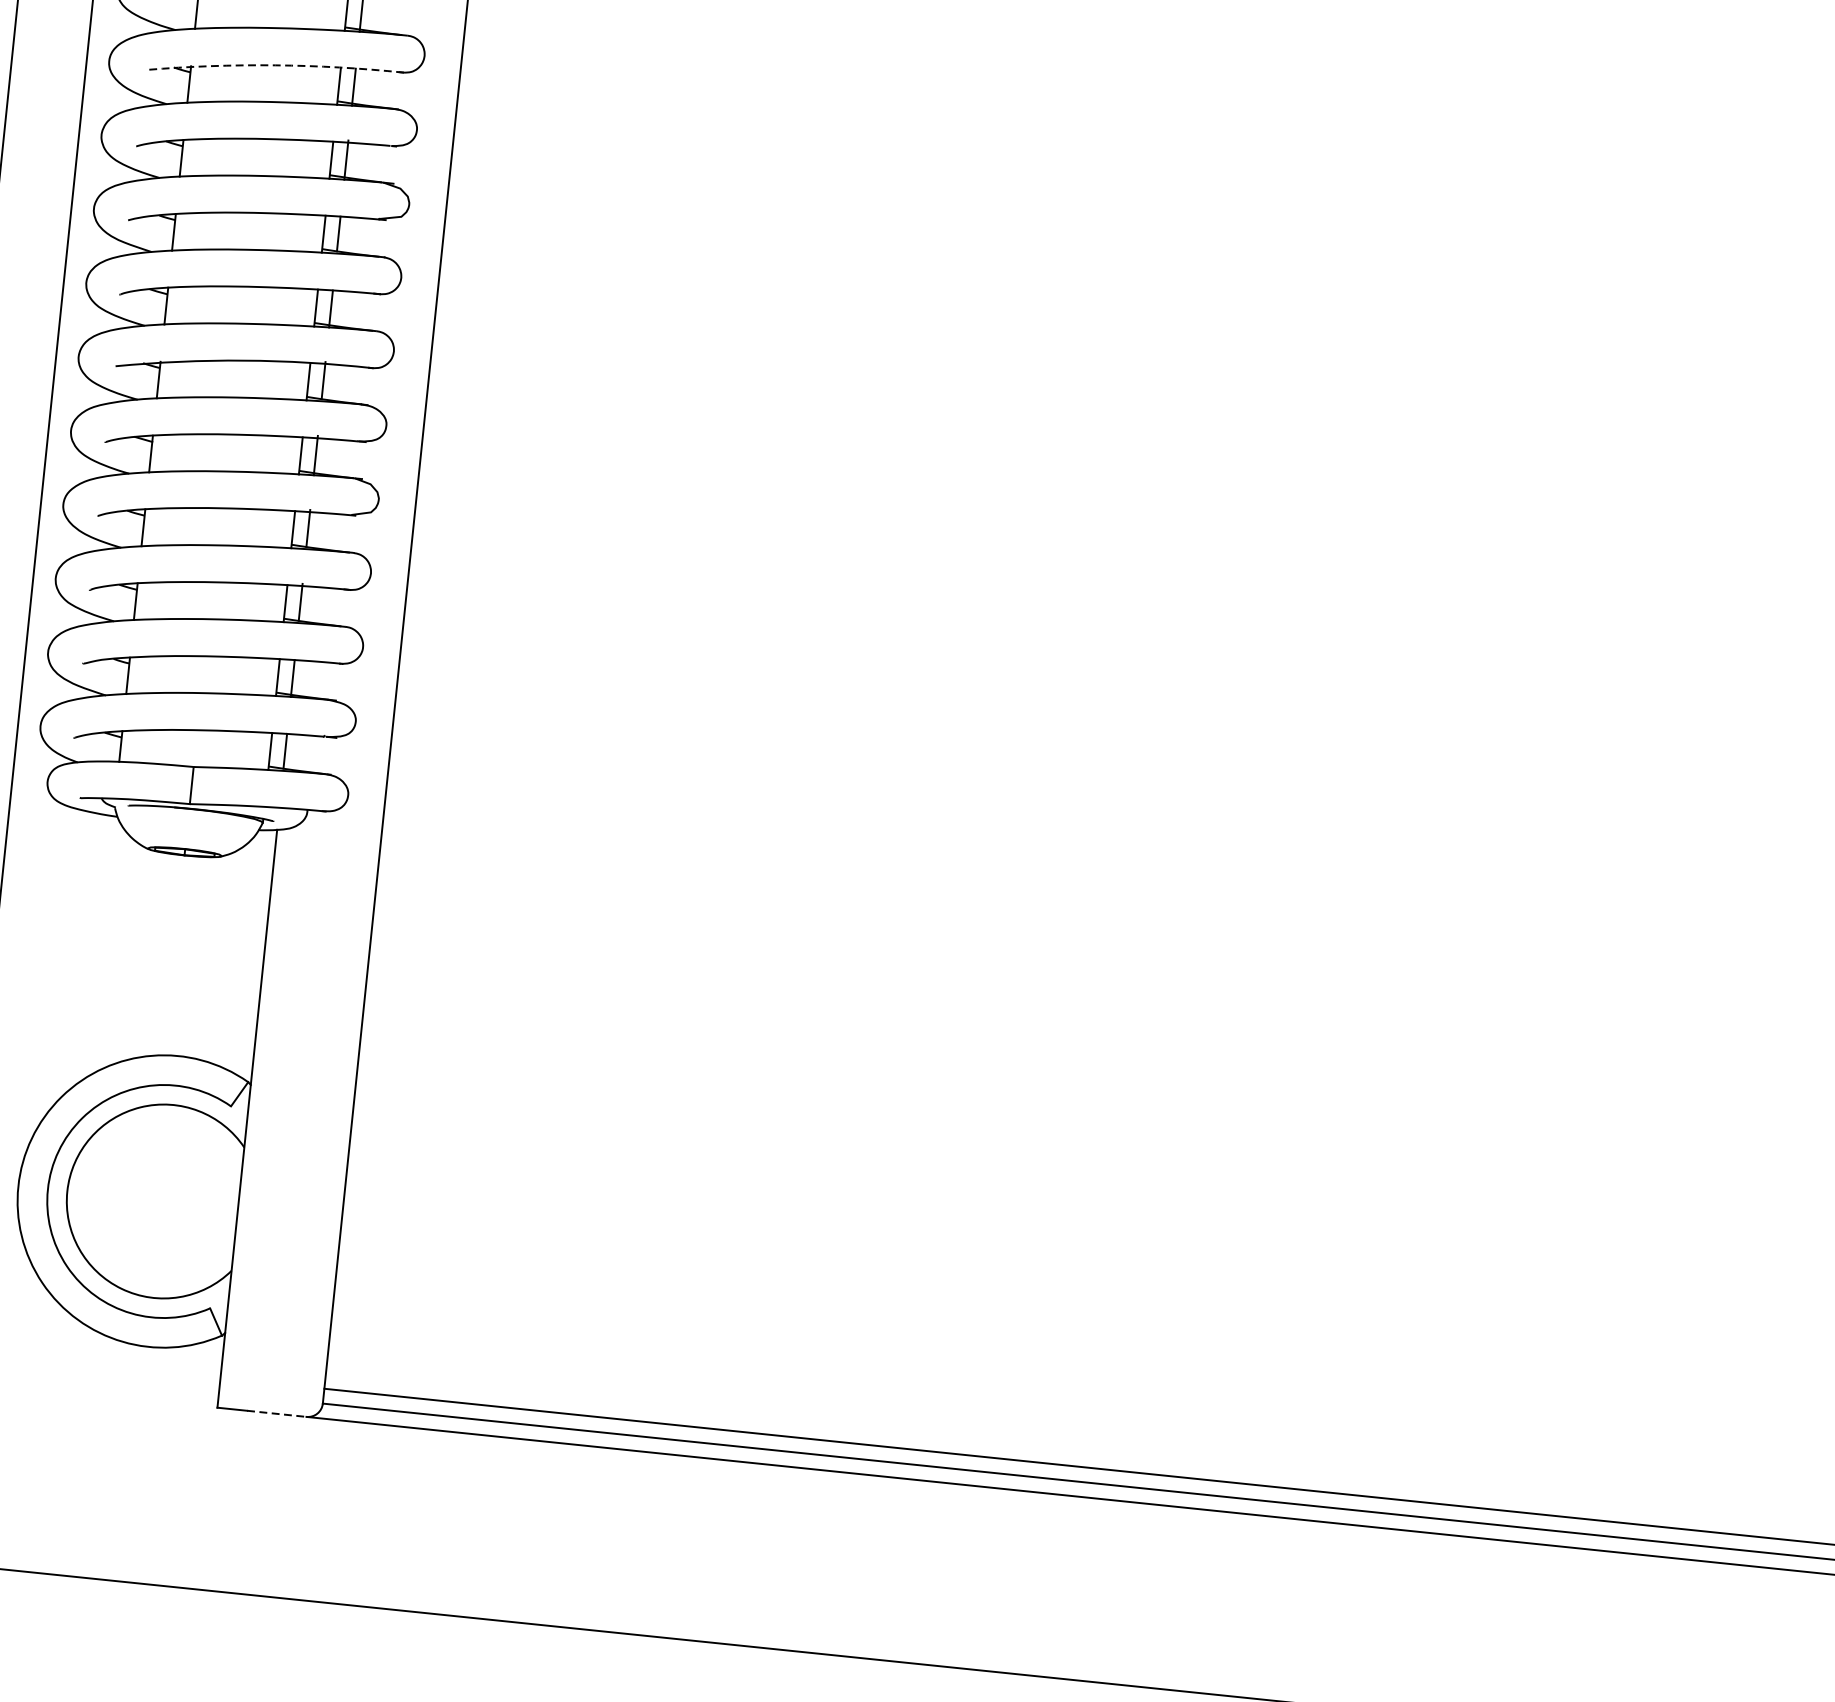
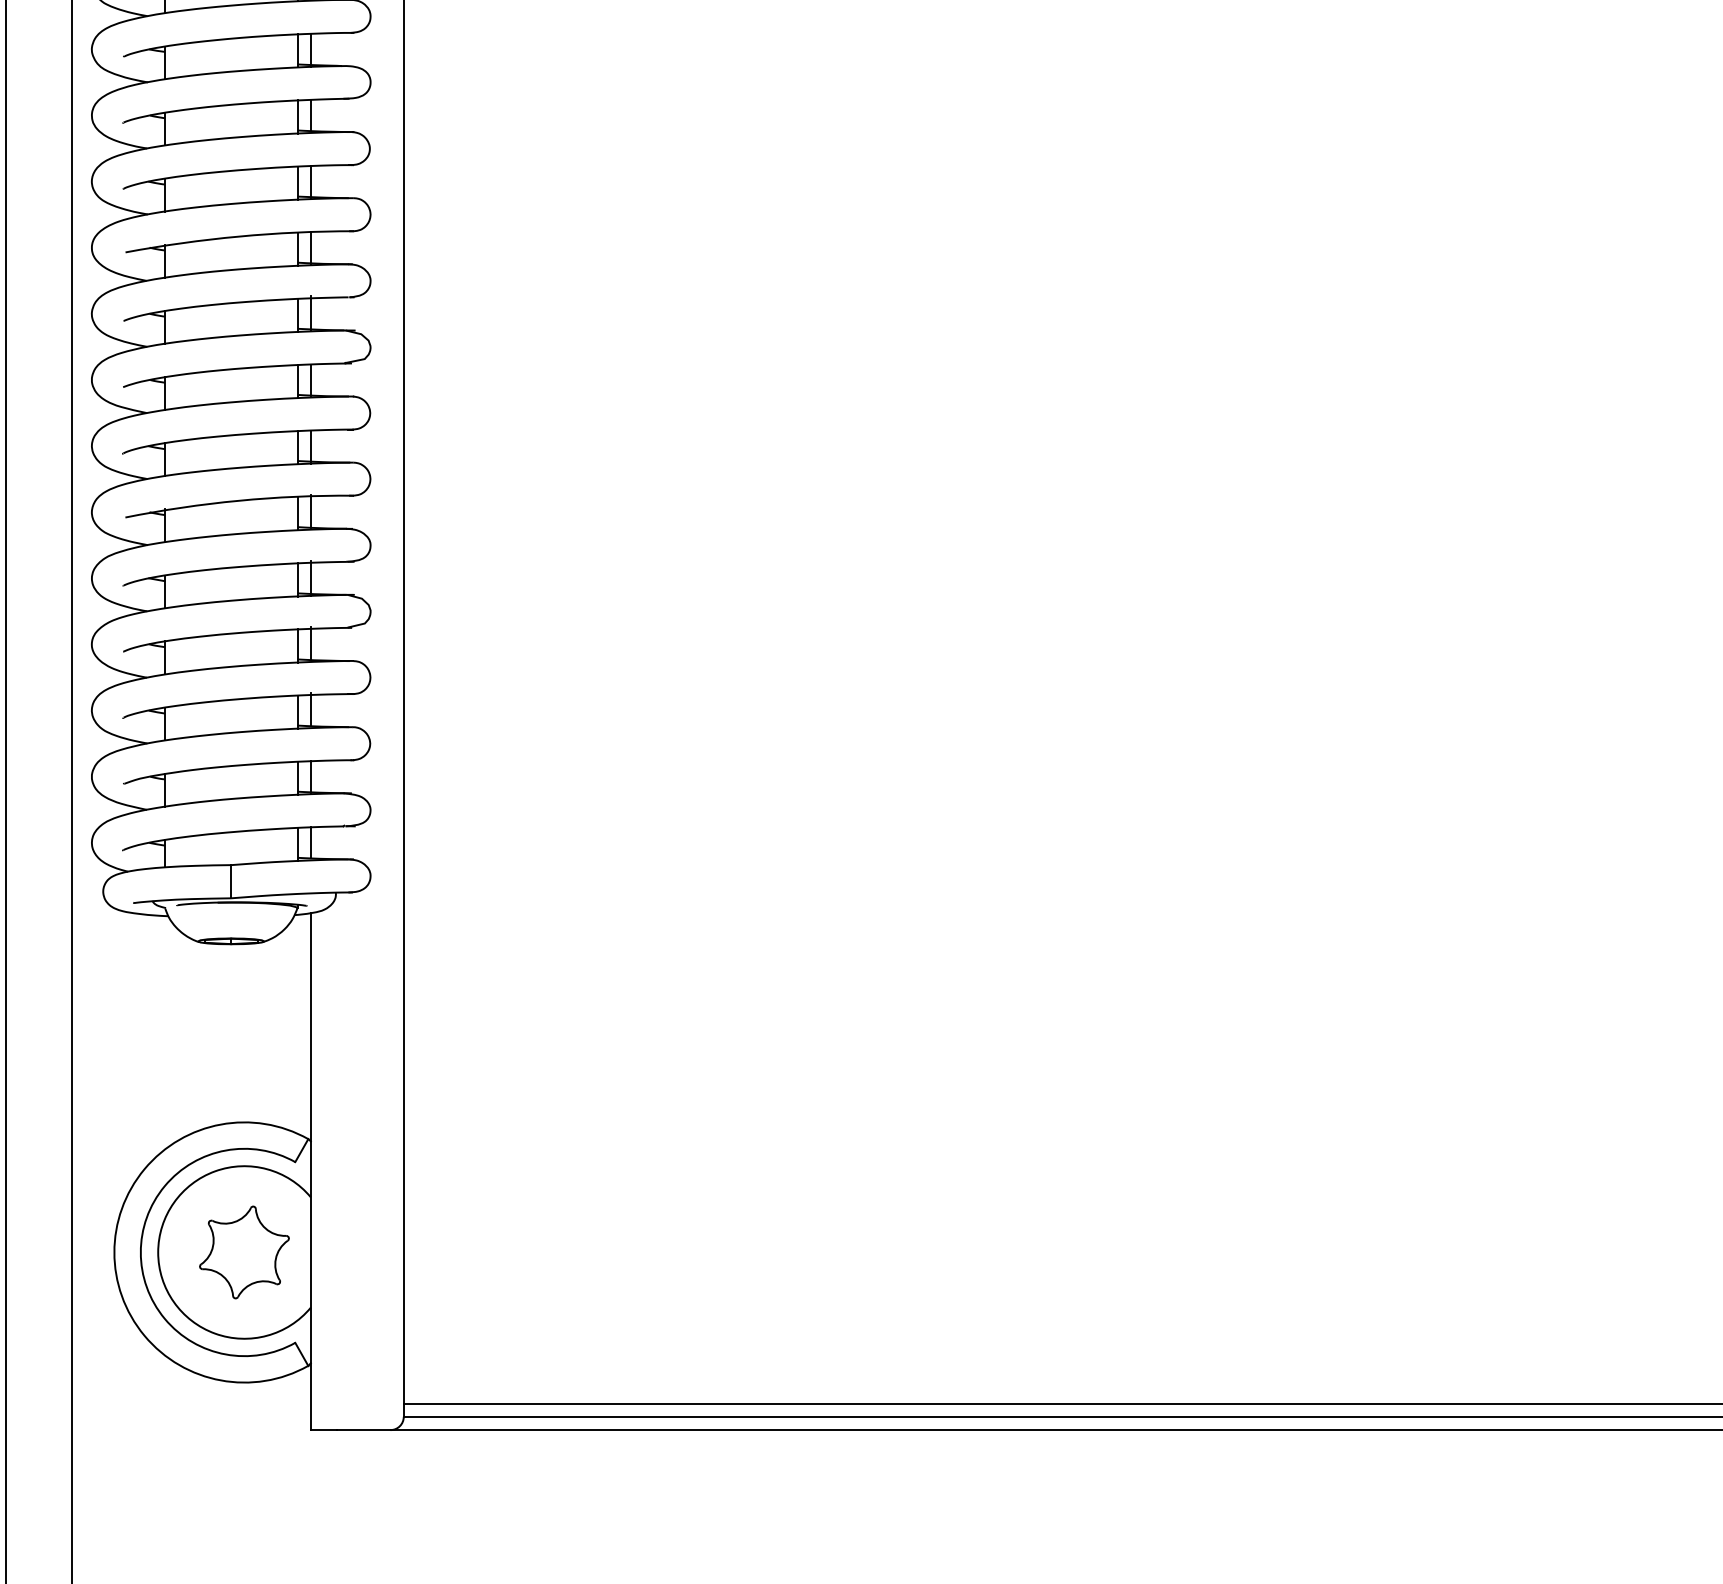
arc: (275, 65) -> (239, 236), dashed -> solid
part: (163, 1201) -> (244, 1252), added
line: (276, 1414) -> (363, 1430), dashed -> solid

